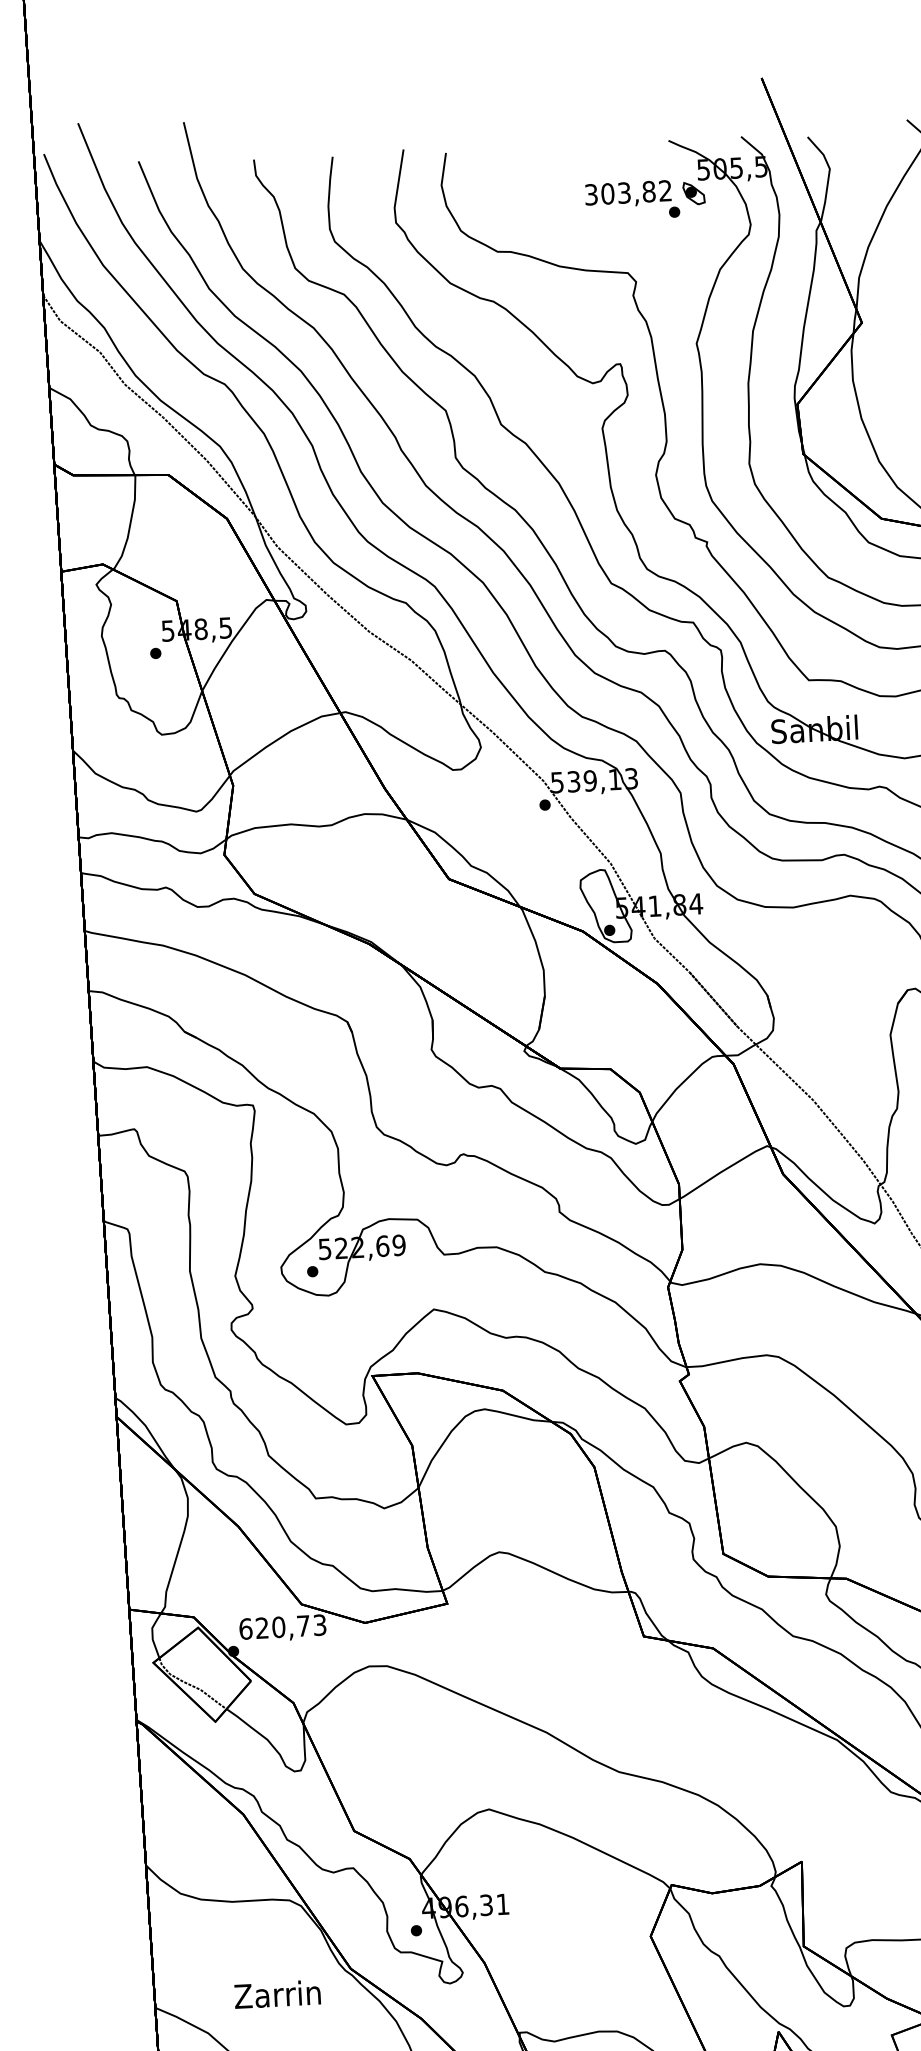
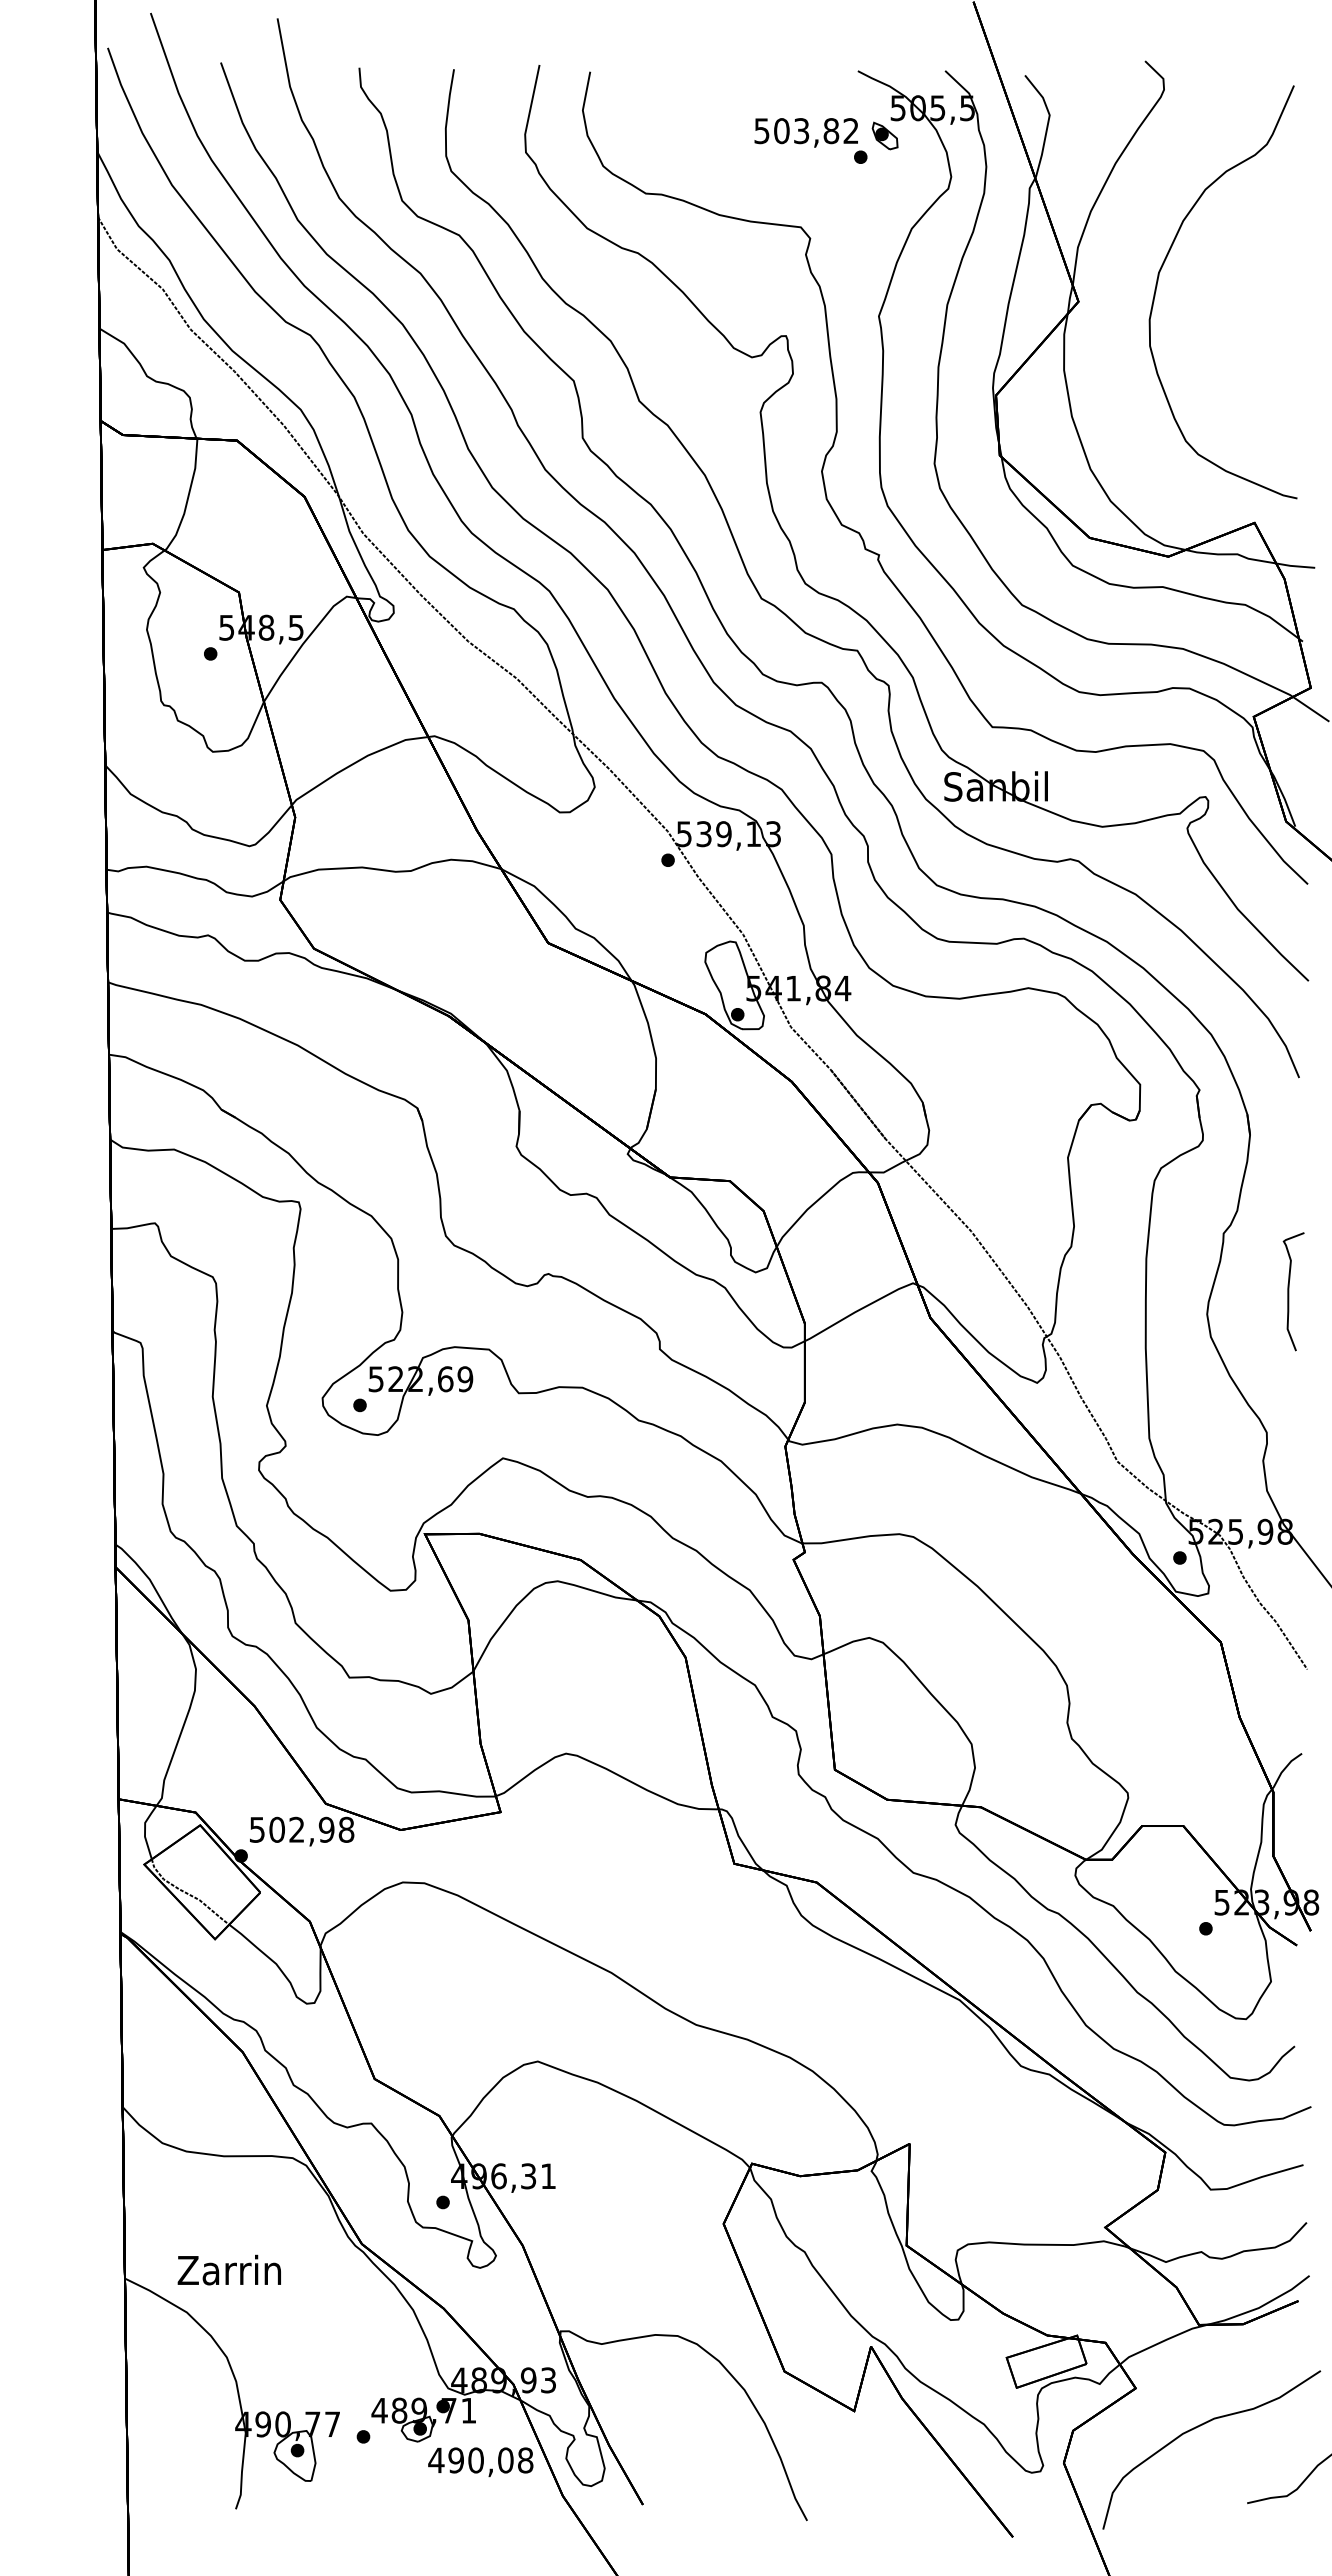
text: (591, 194) -> (762, 130), 303,82 -> 503,82
text: (282, 1626) -> (301, 1829), 620,73 -> 502,98
text: (276, 1993) -> (228, 2269), moved

